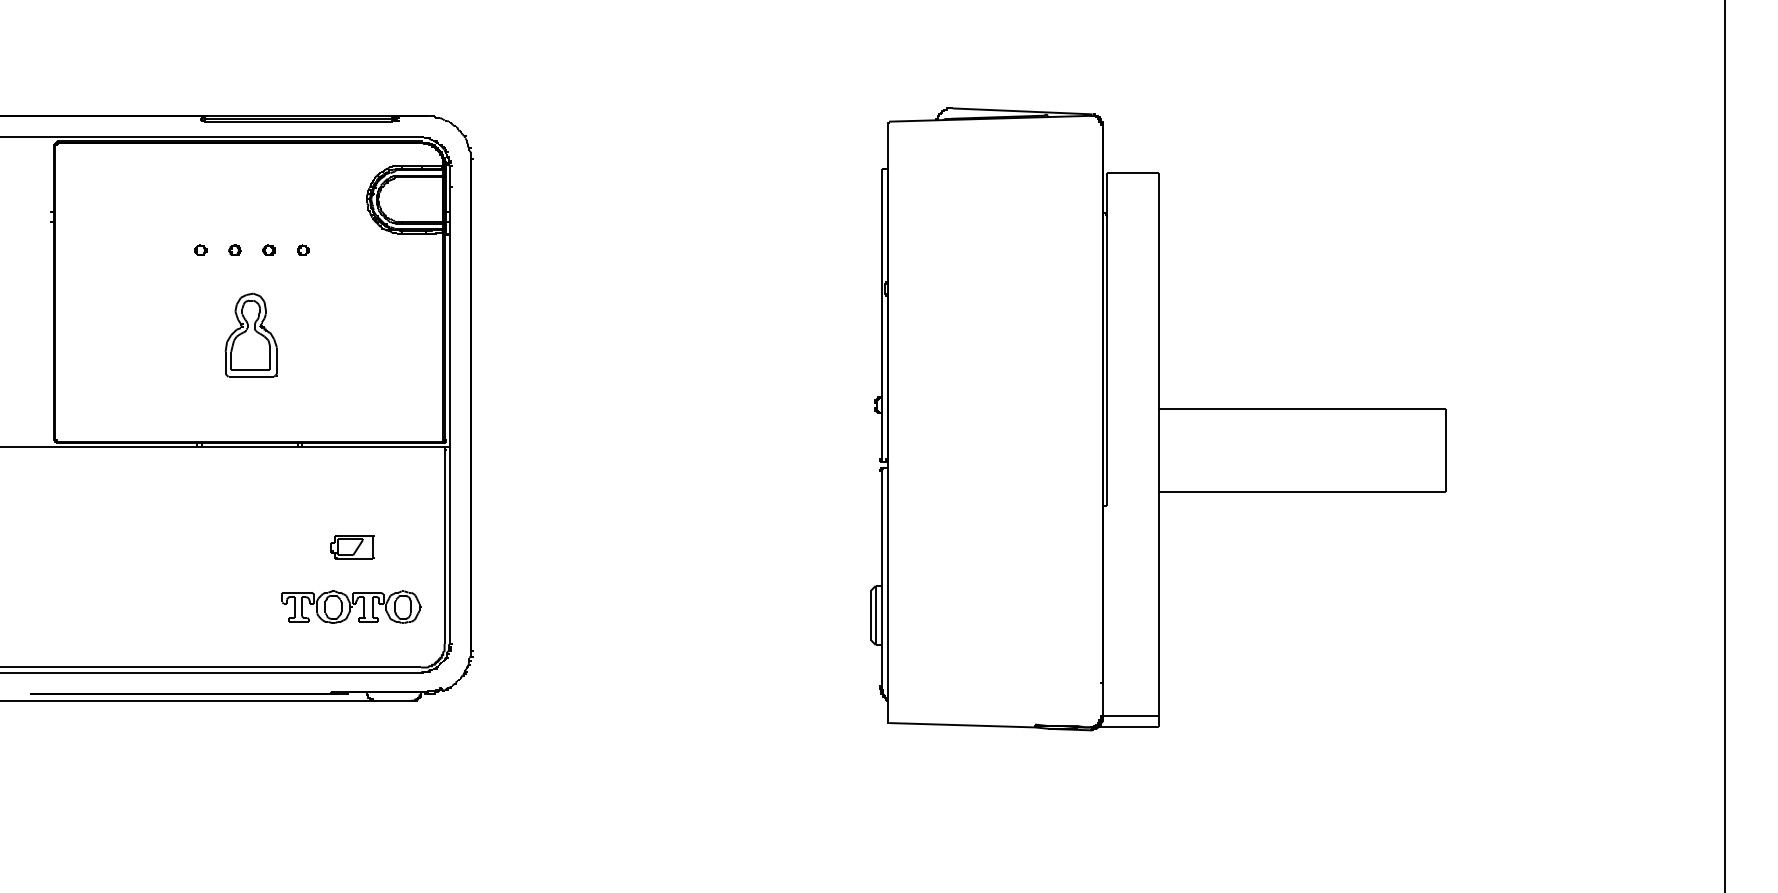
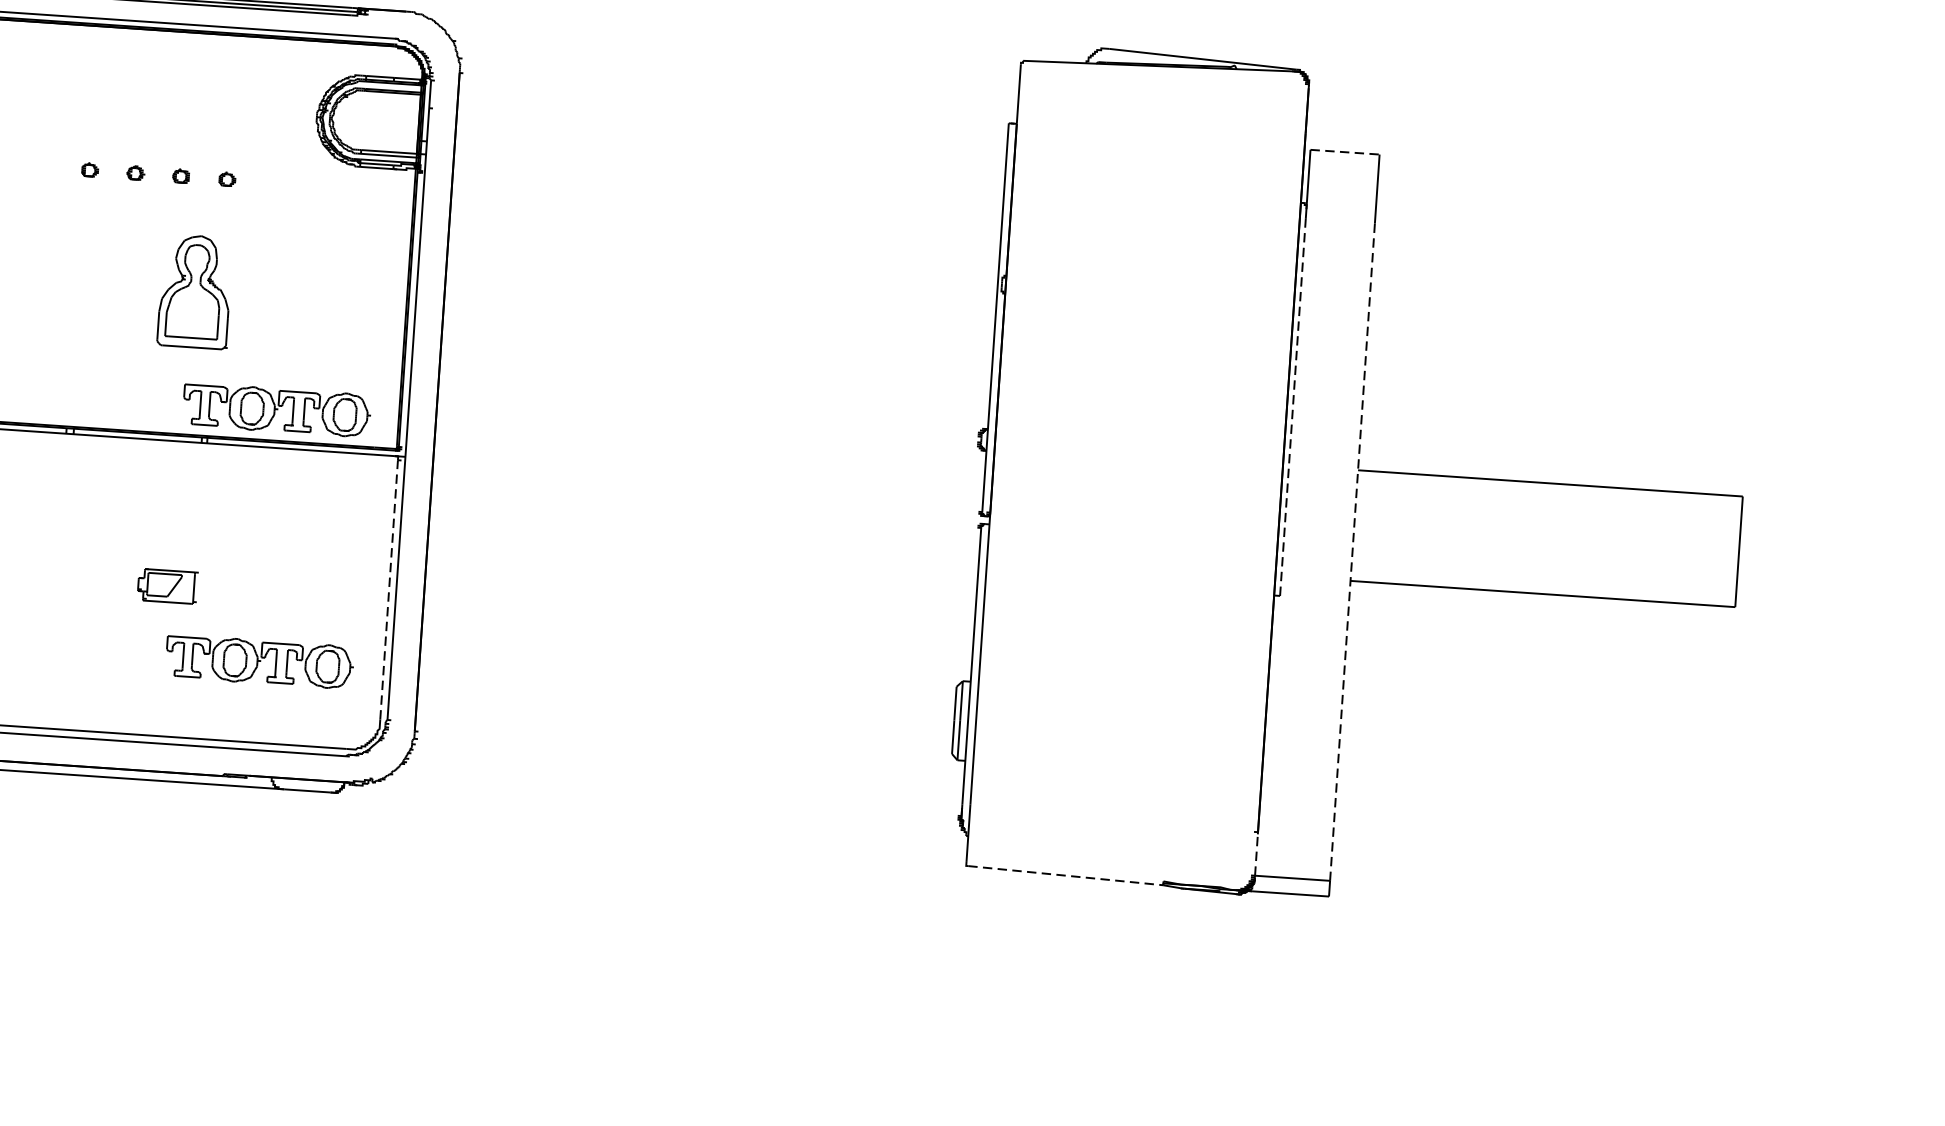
line: (1133, 173) -> (1345, 152), solid -> dashed
part: (250, 334) -> (194, 290), moved
line: (1107, 365) -> (1293, 407), solid -> dashed
part: (351, 418) -> (276, 409), added
line: (1158, 470) -> (1352, 552), solid -> dashed
part: (352, 547) -> (167, 586), moved
line: (444, 547) -> (388, 590), solid -> dashed
line: (1102, 698) -> (1256, 852), solid -> dashed
line: (962, 725) -> (1066, 876), solid -> dashed

